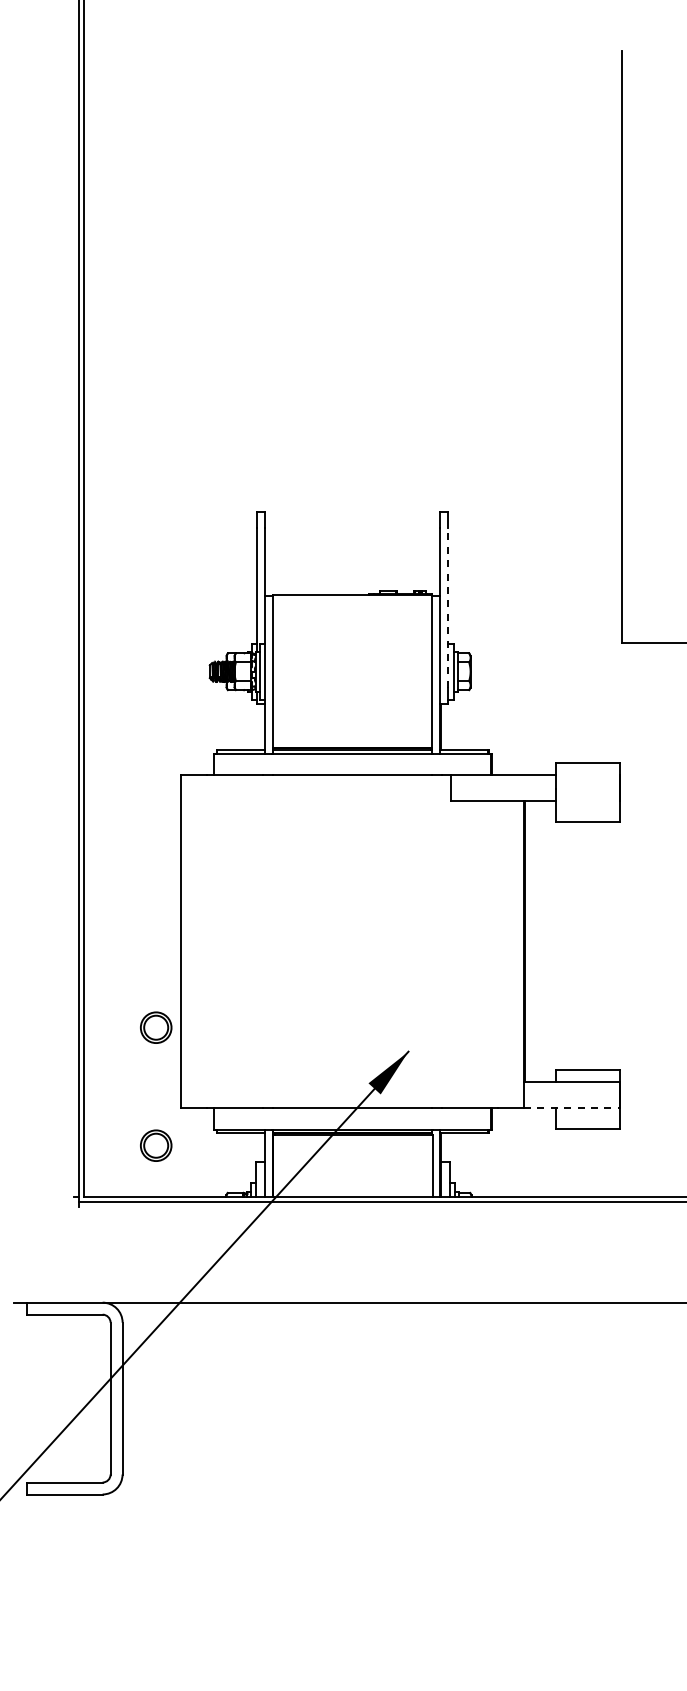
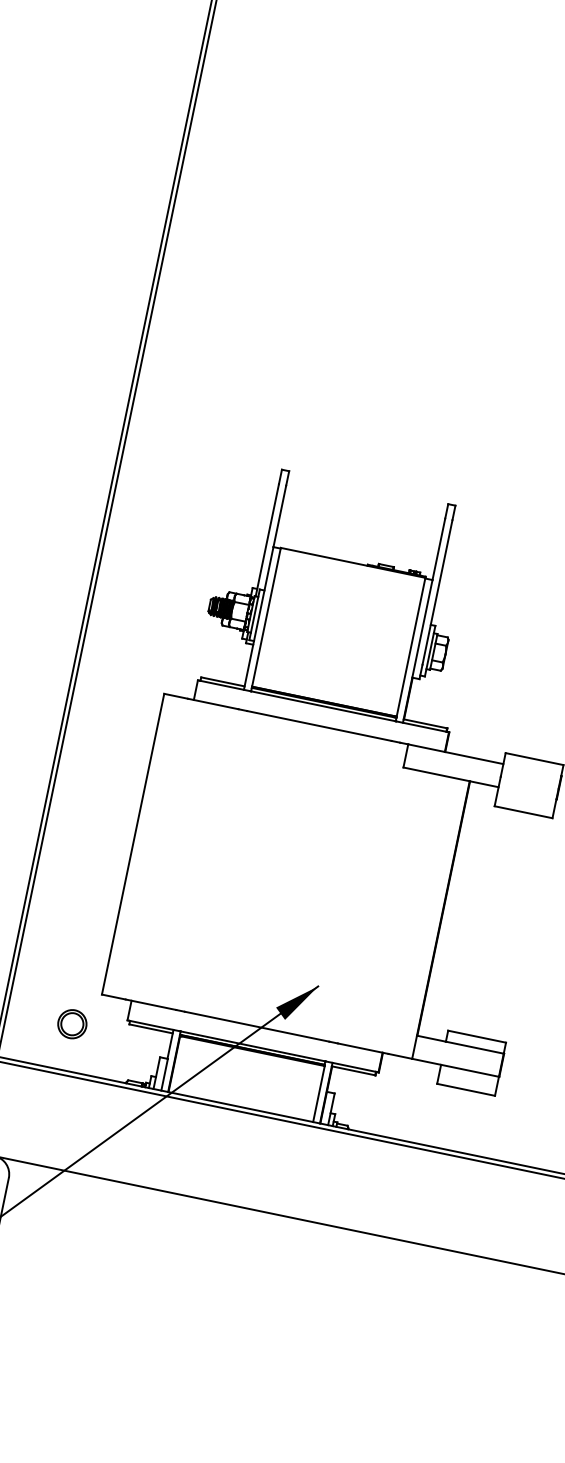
line: (448, 607) -> (437, 592), dashed -> solid
part: (156, 1027) -> (94, 917), removed
line: (572, 1107) -> (456, 1067), dashed -> solid

